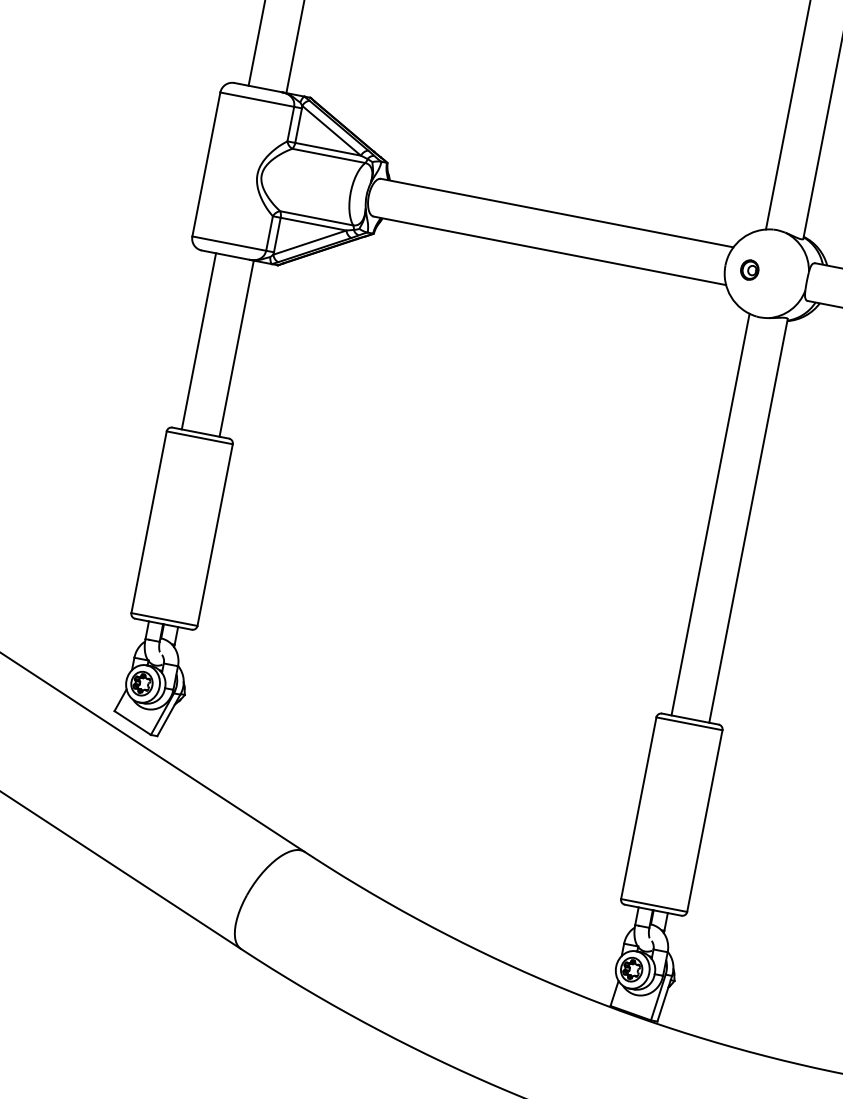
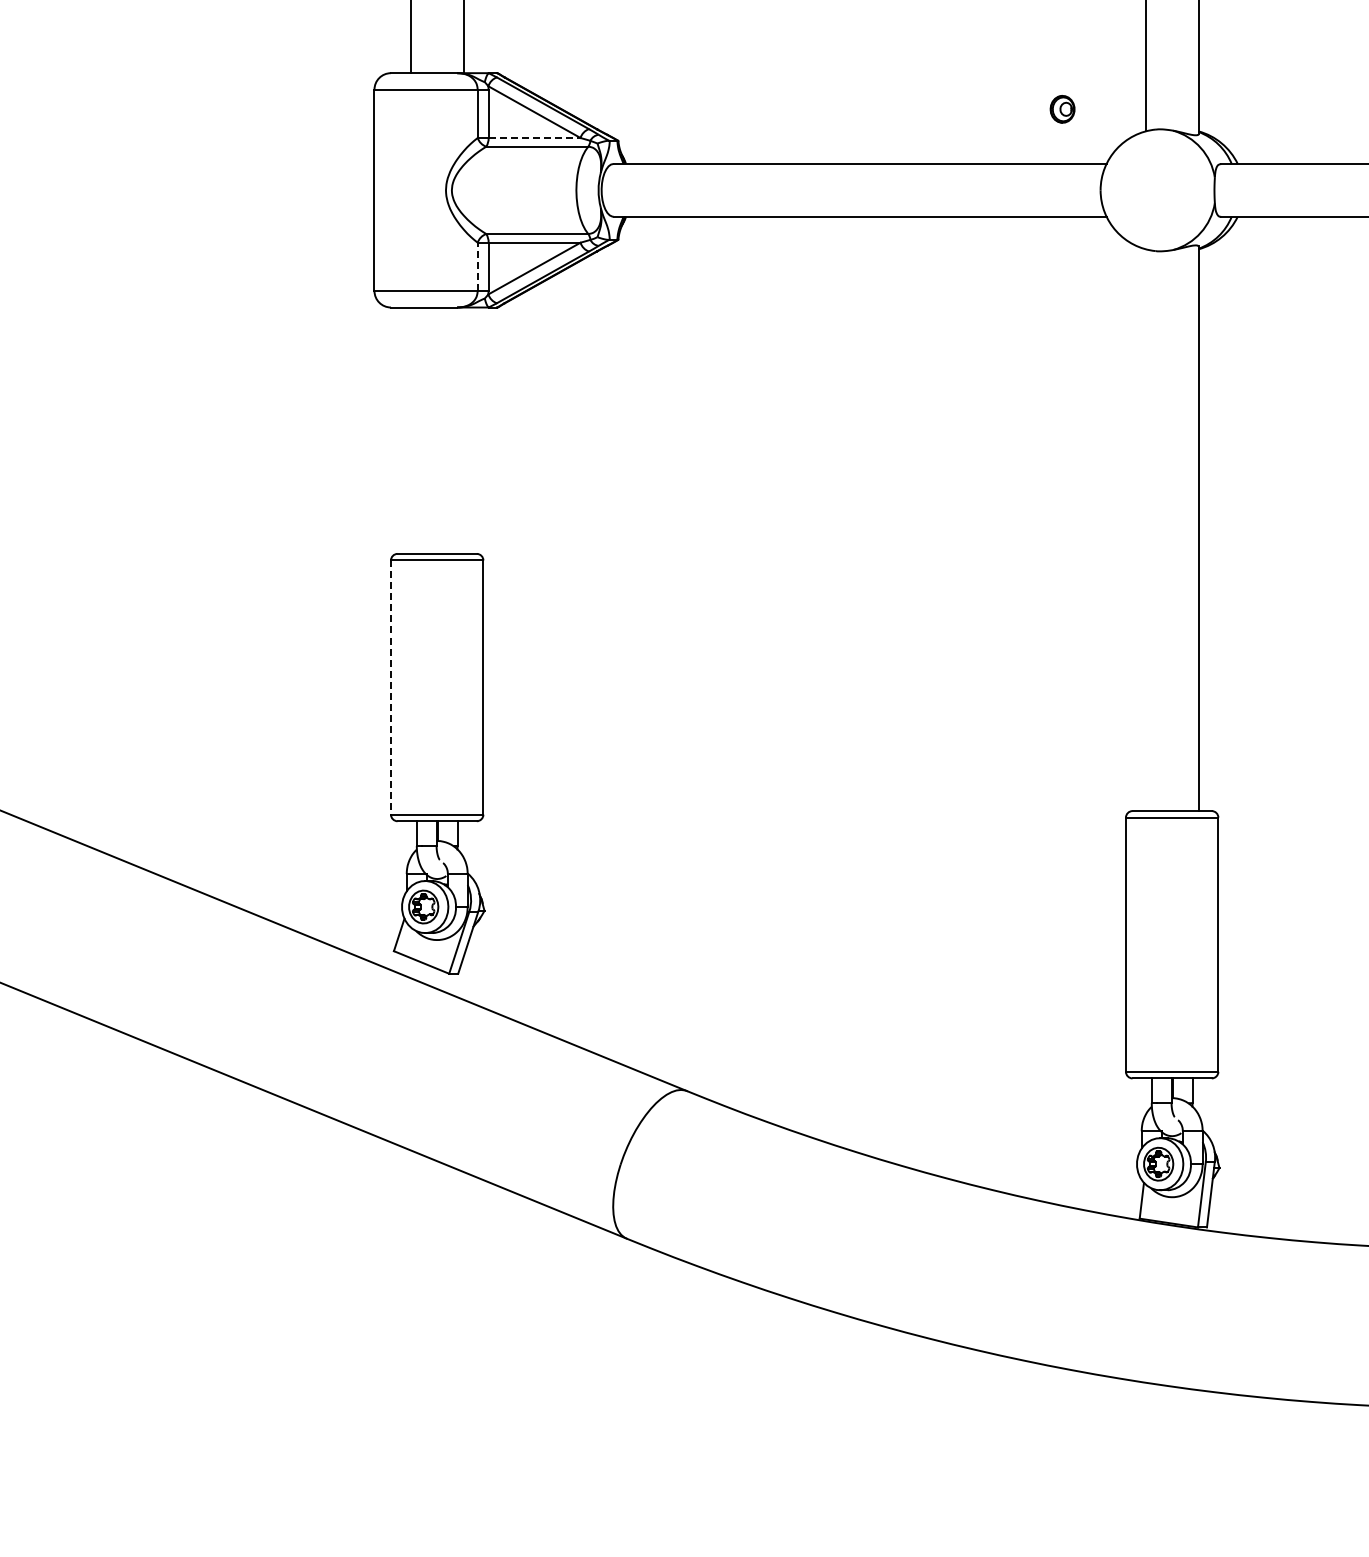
line: (327, 149) -> (534, 138), solid -> dashed
line: (269, 233) -> (477, 266), solid -> dashed
part: (749, 270) -> (1062, 109), moved
line: (198, 341) -> (410, 430), removed
line: (236, 348) -> (463, 430), removed
line: (710, 514) -> (1145, 530), removed
line: (148, 522) -> (390, 688), solid -> dashed

